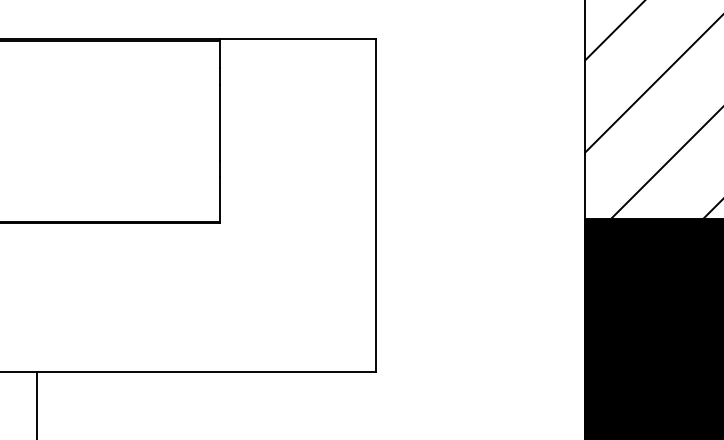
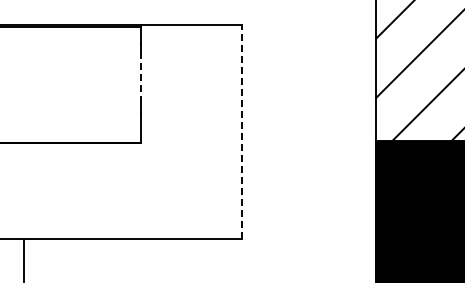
line: (220, 121) -> (141, 78), solid -> dashed
line: (376, 204) -> (241, 131), solid -> dashed

